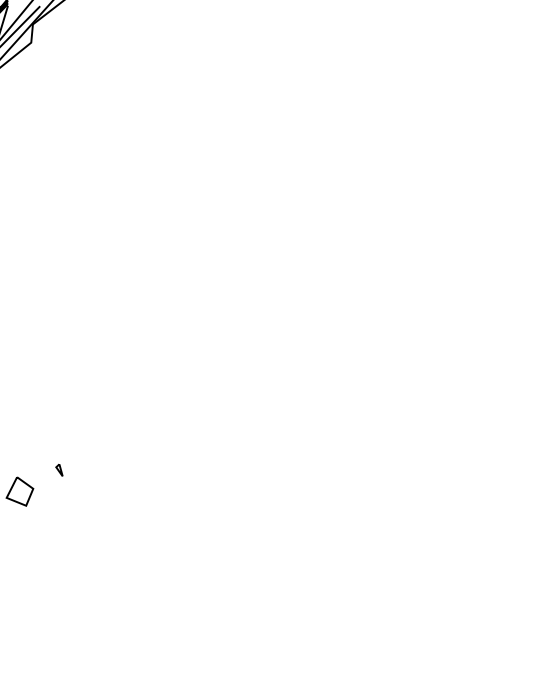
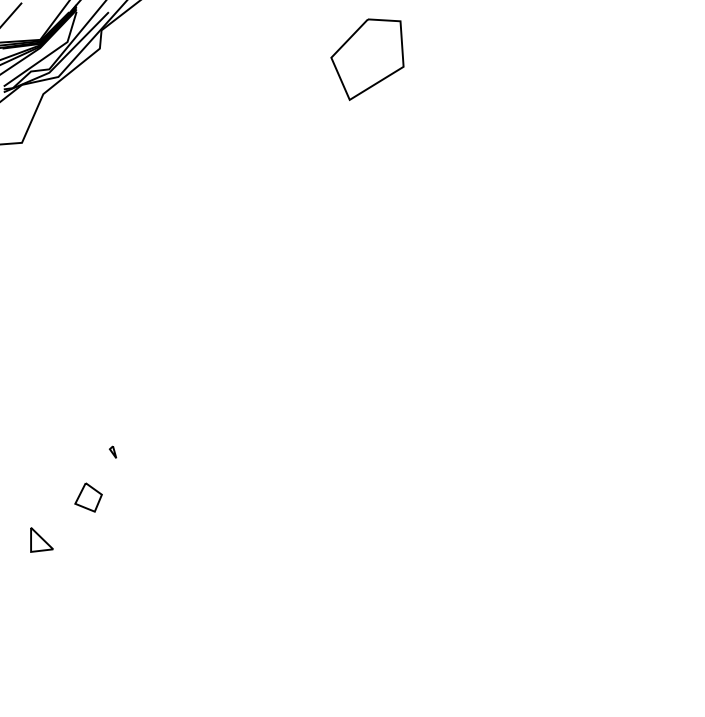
part: (298, 53) -> (367, 59), added
part: (58, 469) -> (112, 451), moved

